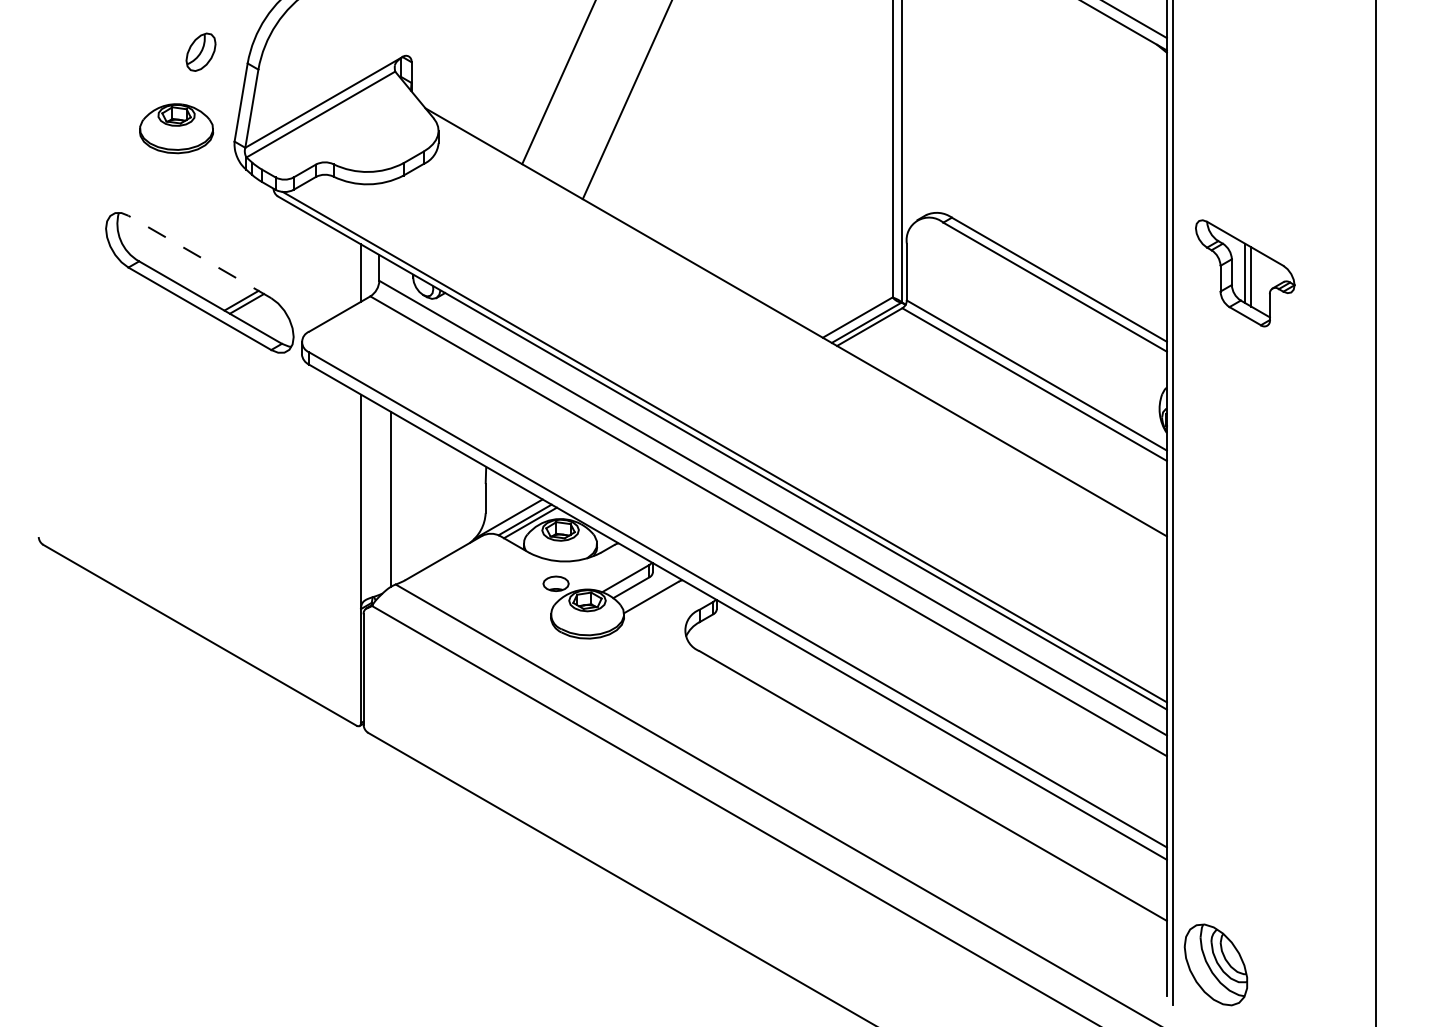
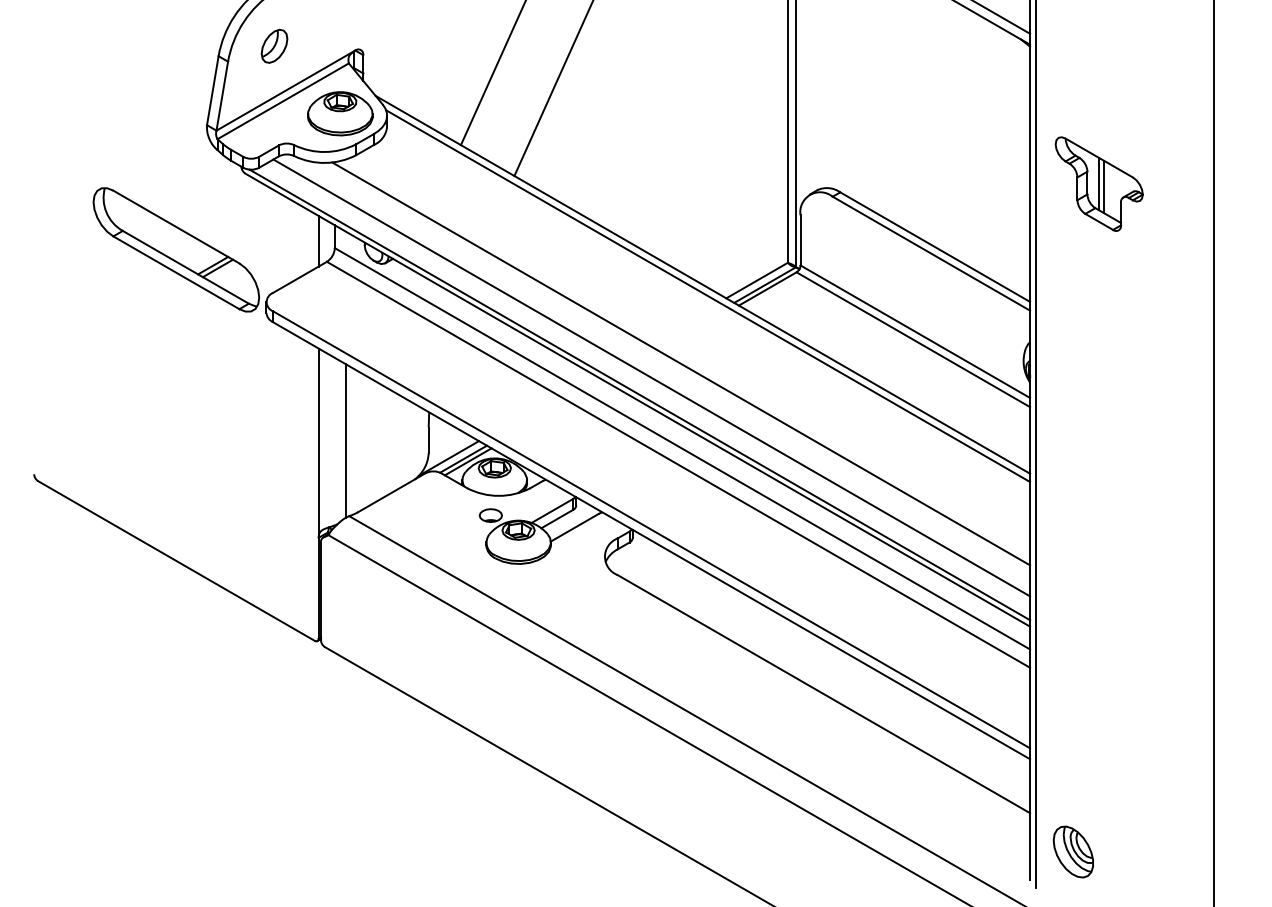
part: (200, 51) -> (274, 45), moved
part: (176, 128) -> (340, 113), moved
line: (199, 256) -> (176, 226), dashed -> solid
part: (1245, 273) -> (1099, 184), moved
line: (801, 334) -> (707, 295), added
line: (771, 411) -> (681, 363), added
line: (737, 427) -> (651, 377), added
part: (1215, 964) -> (1072, 851), size x0.71

